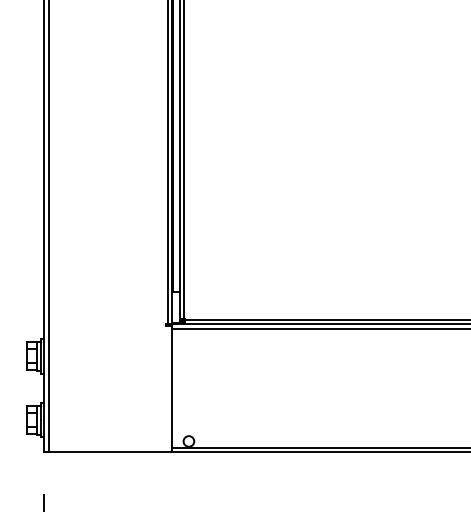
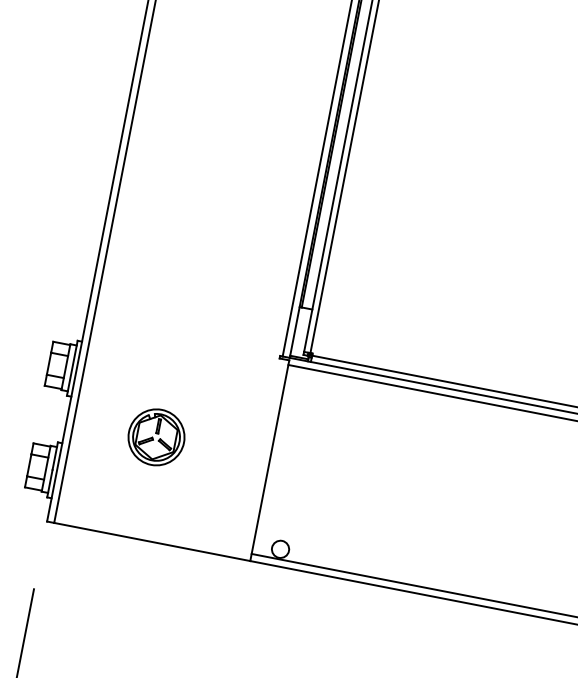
part: (100, 388) -> (156, 437), added

